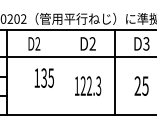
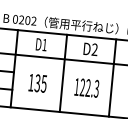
text: (37, 43) -> (44, 44), D2 -> D1
line: (61, 72) -> (63, 73), added
text: (43, 77) -> (37, 82), moved

